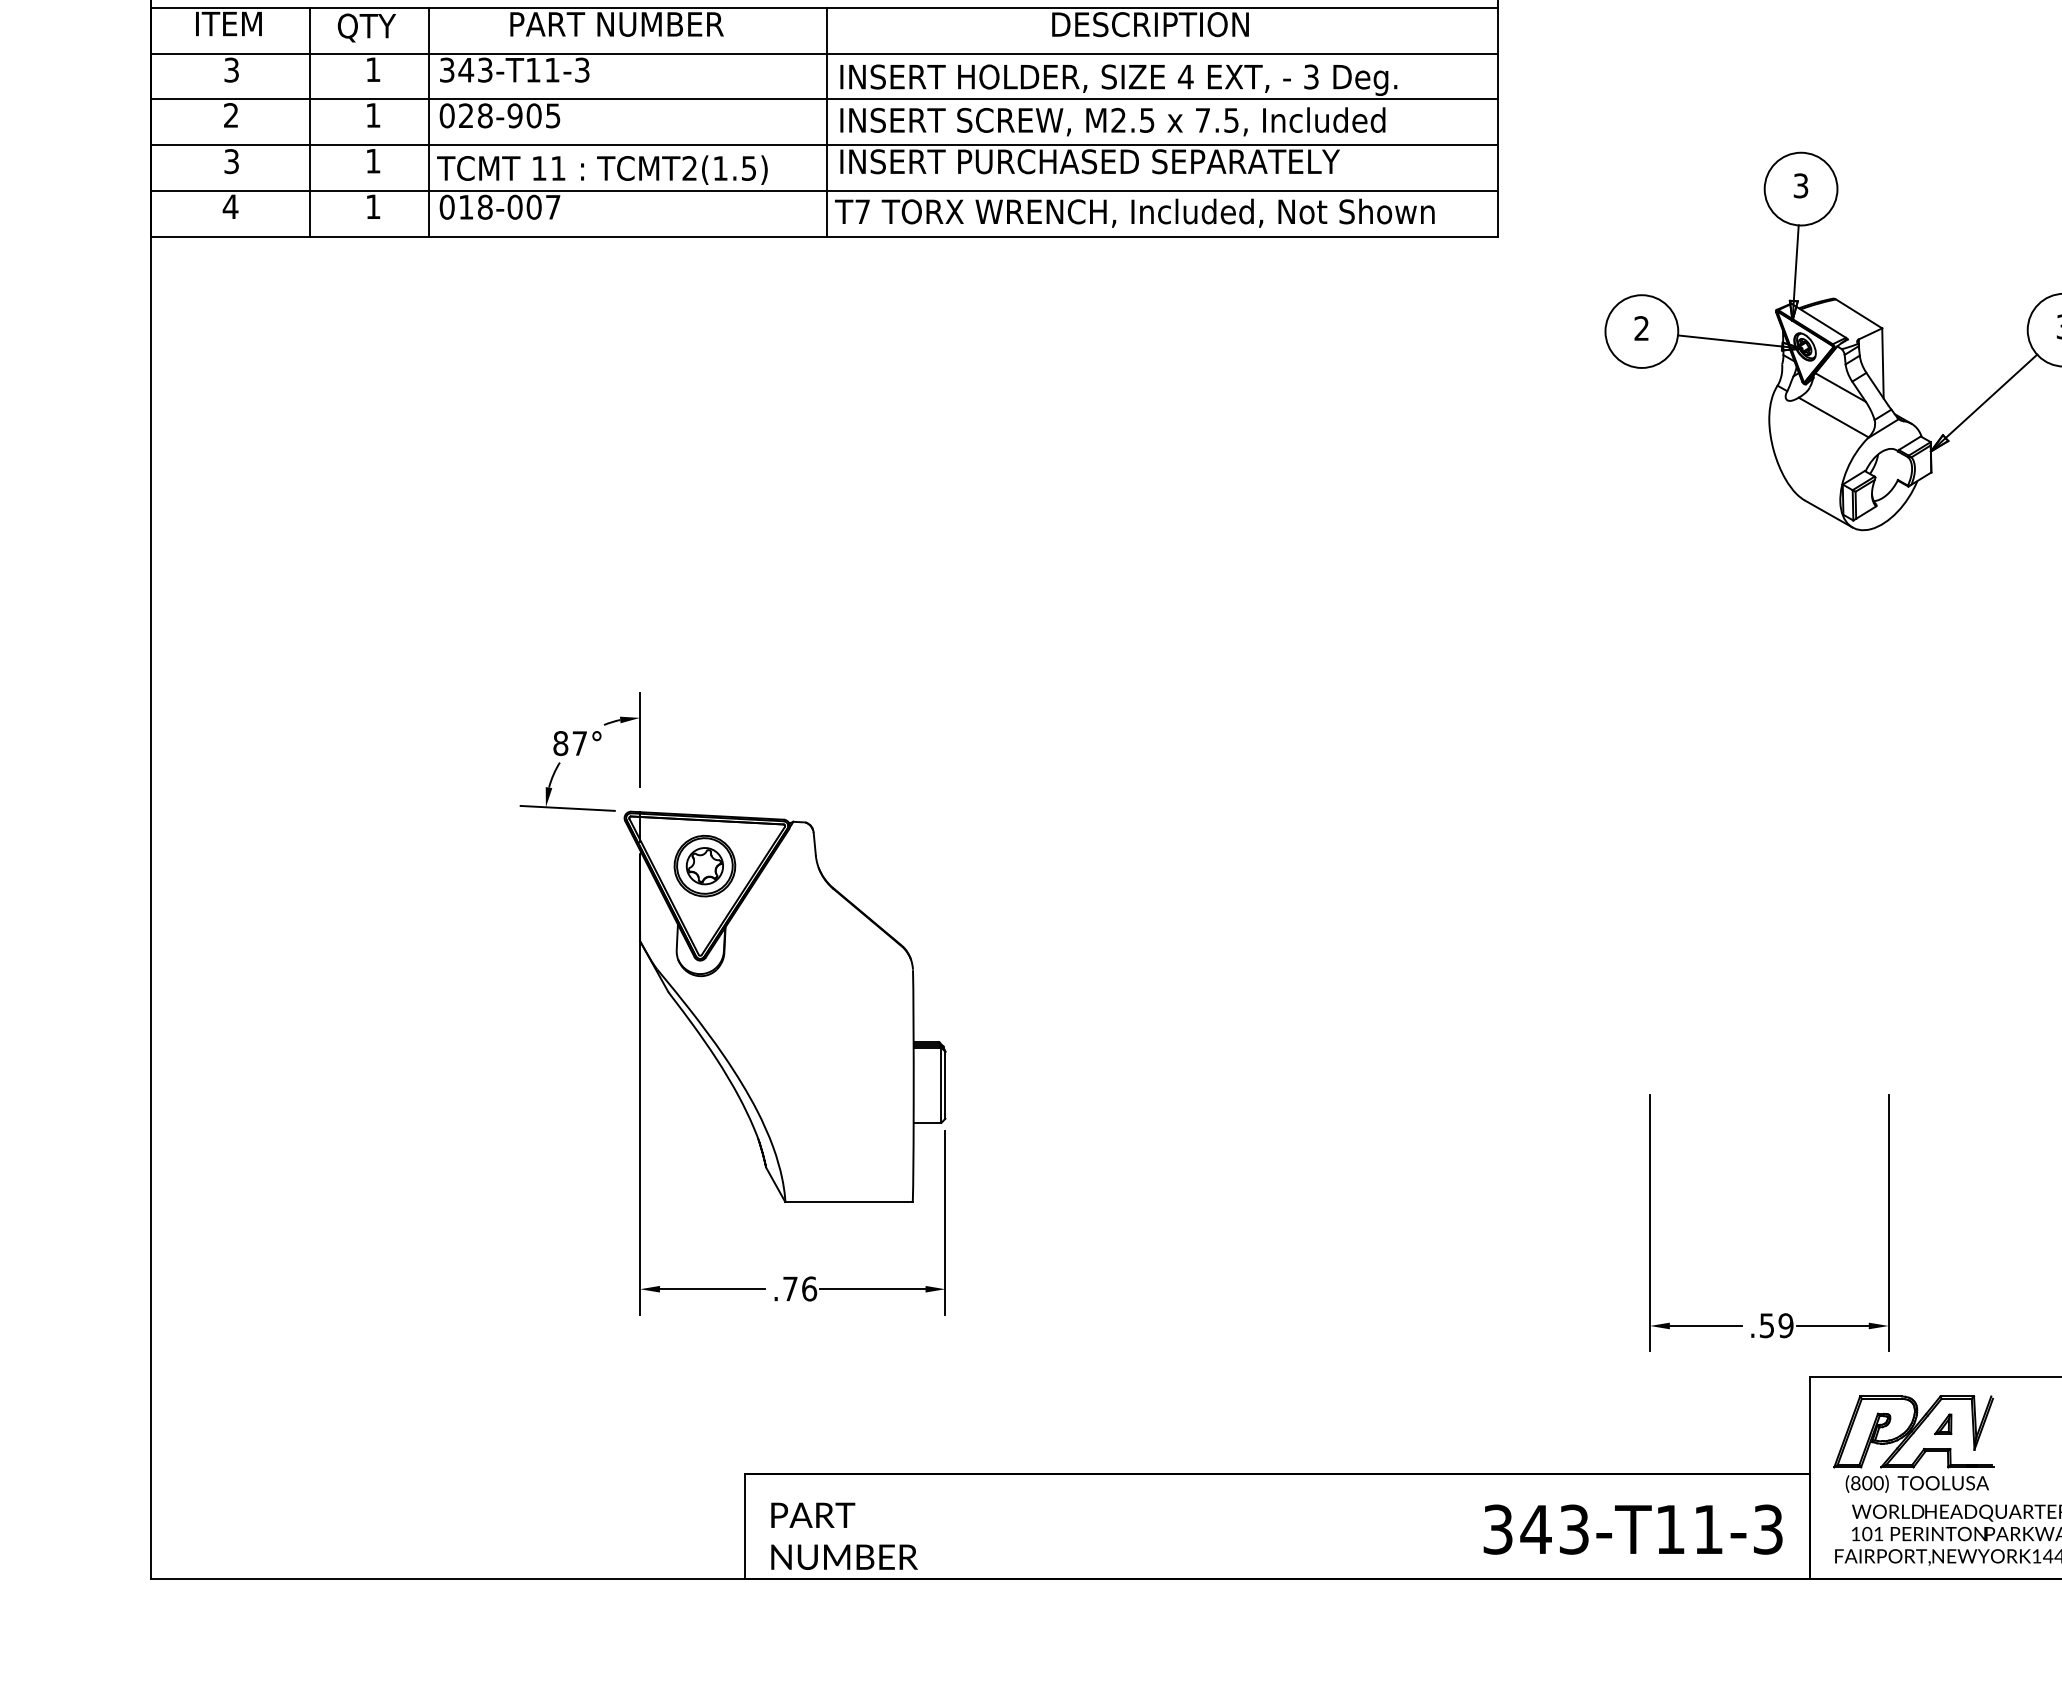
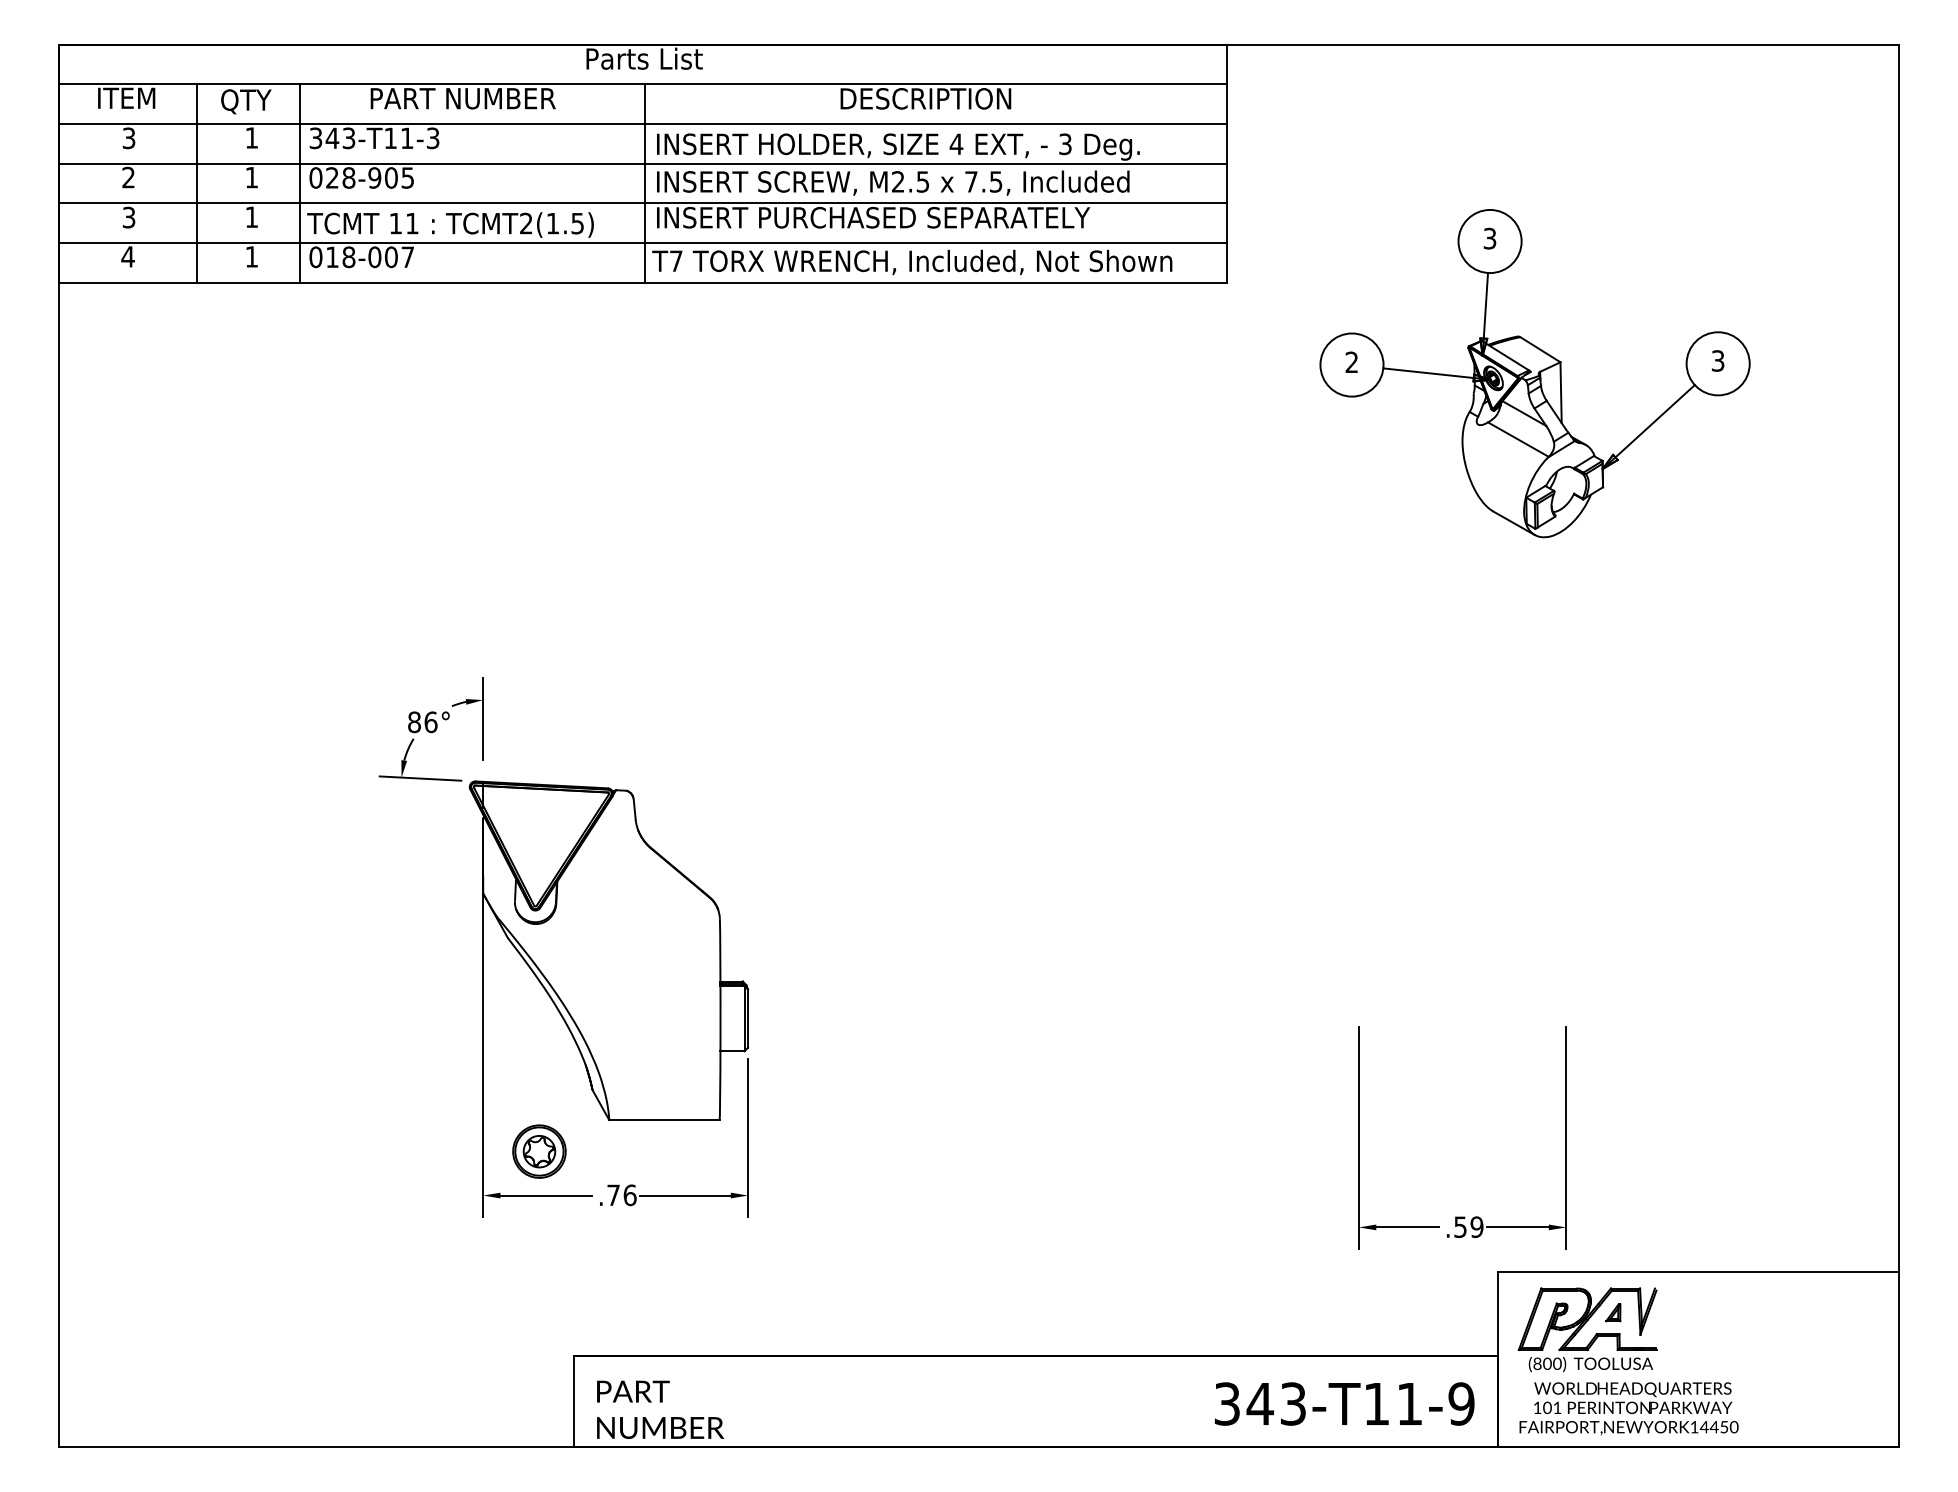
text: (579, 743) -> (430, 722), 87° -> 86°
part: (704, 865) -> (539, 1151), moved
text: (1768, 1529) -> (1461, 1403), 343-T11-3 -> 343-T11-9

